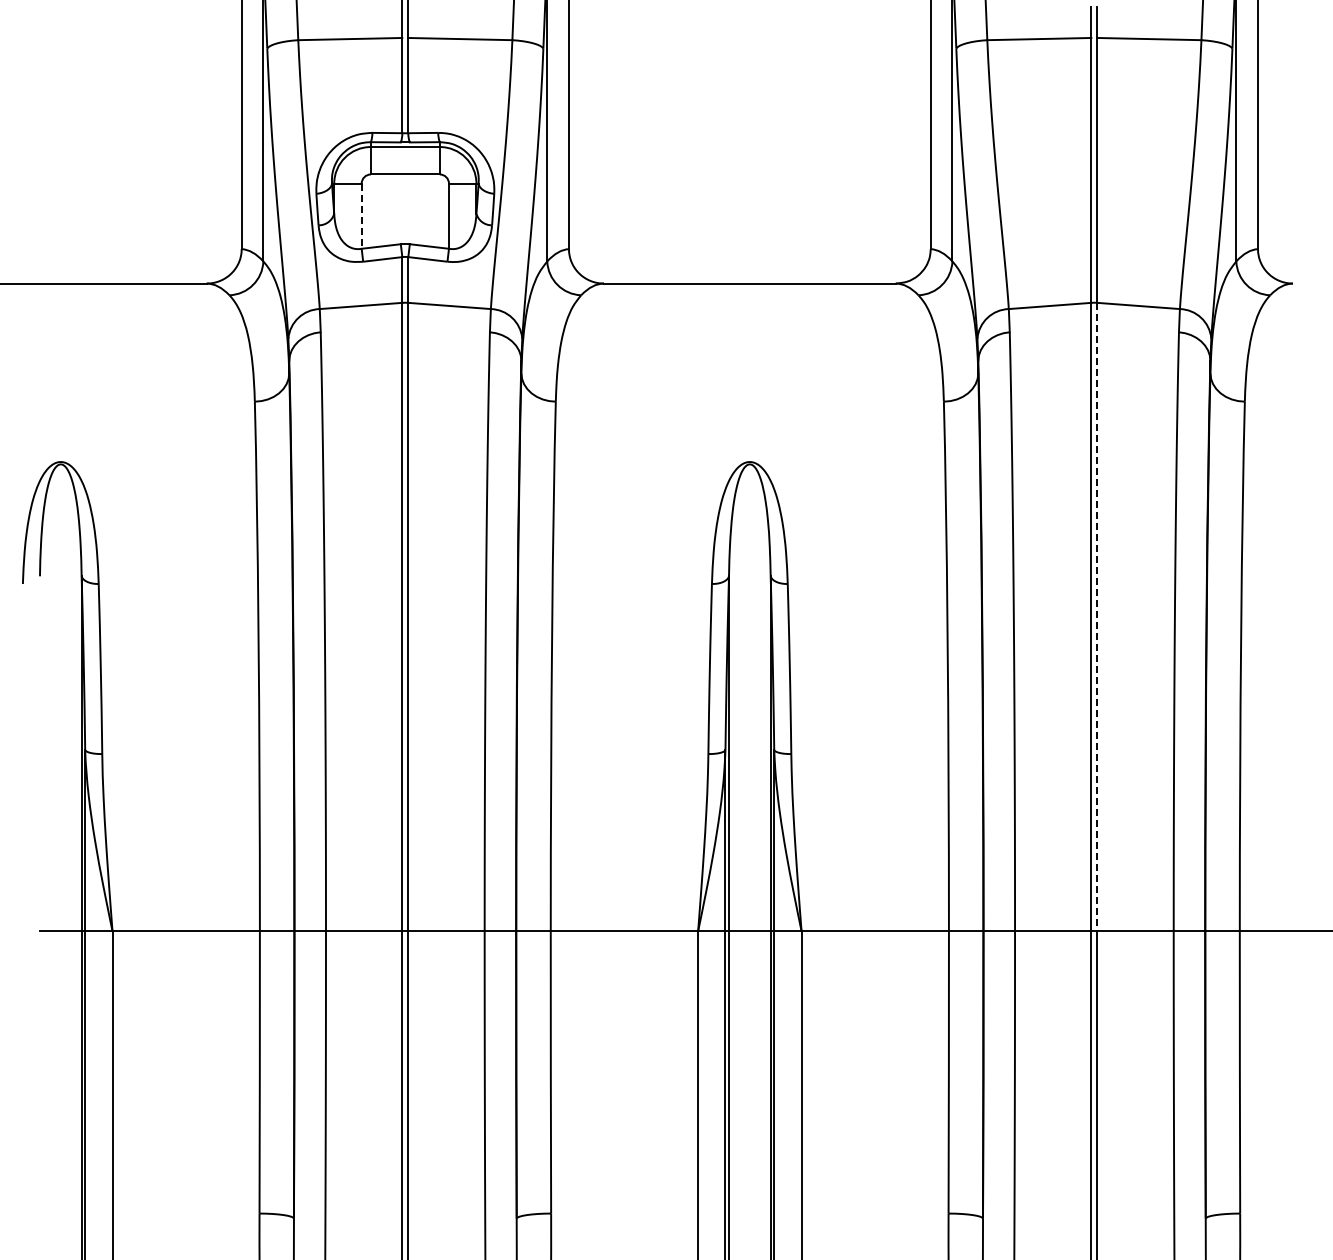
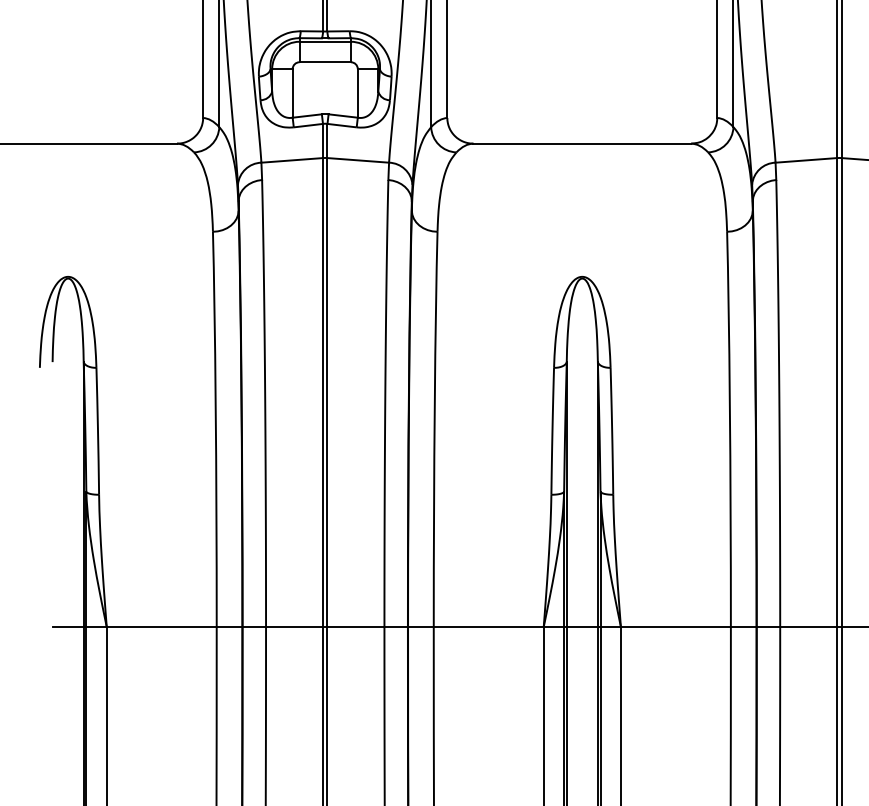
line: (361, 216) -> (292, 93), dashed -> solid
line: (1097, 617) -> (841, 392), dashed -> solid

